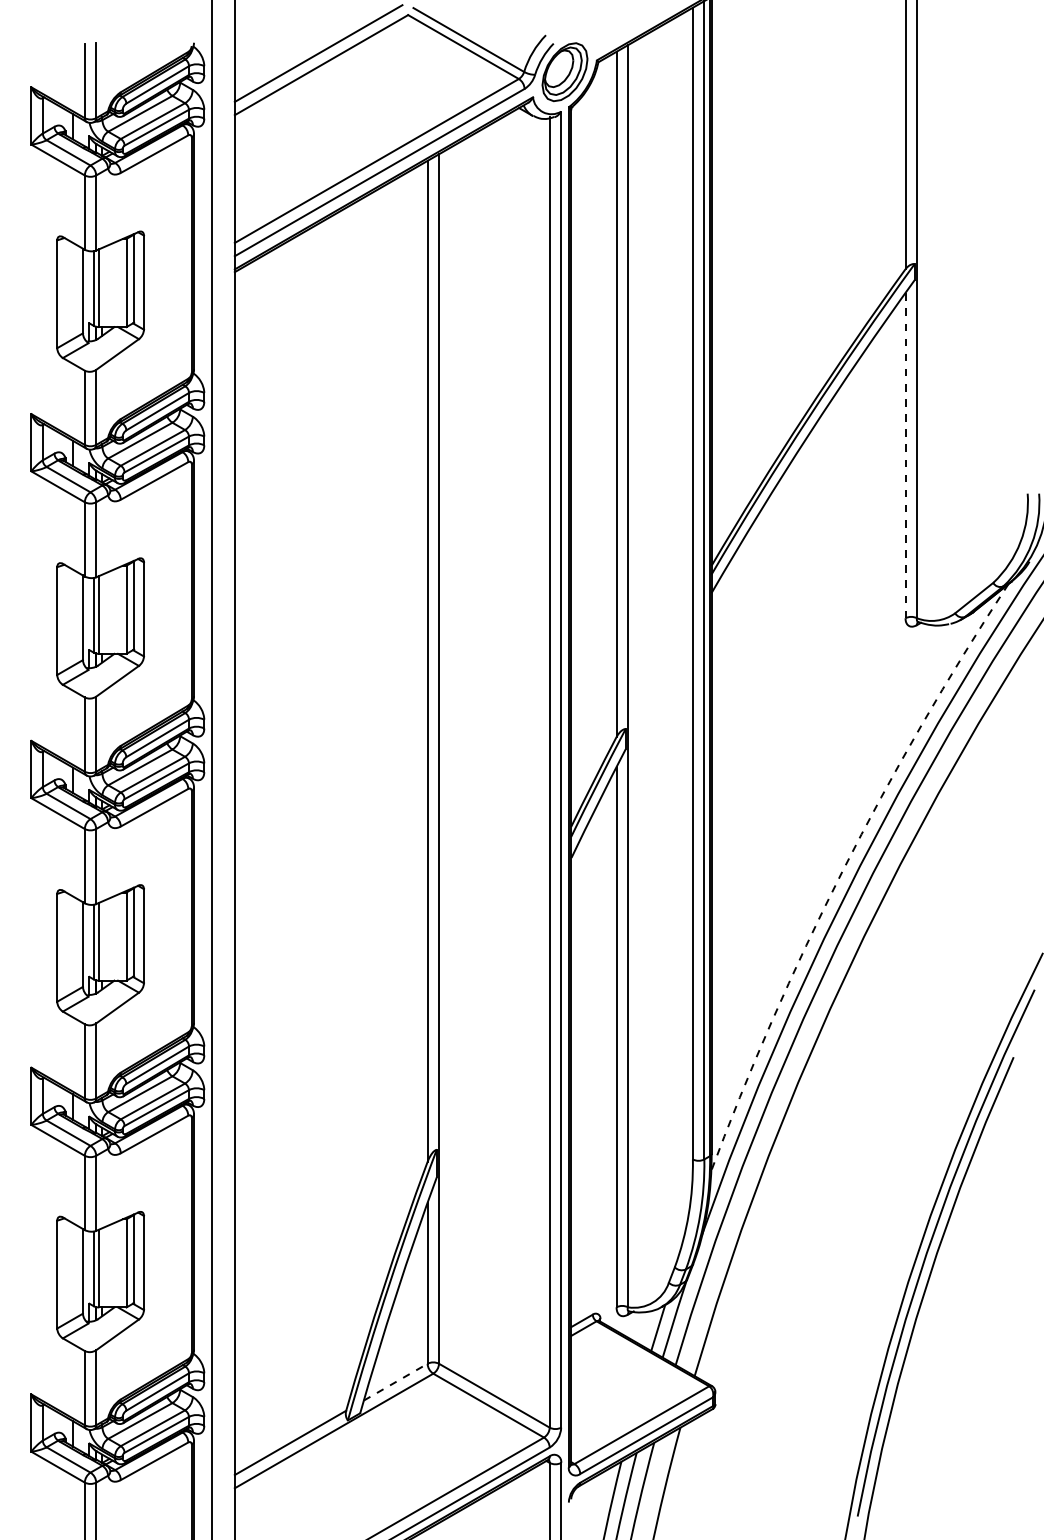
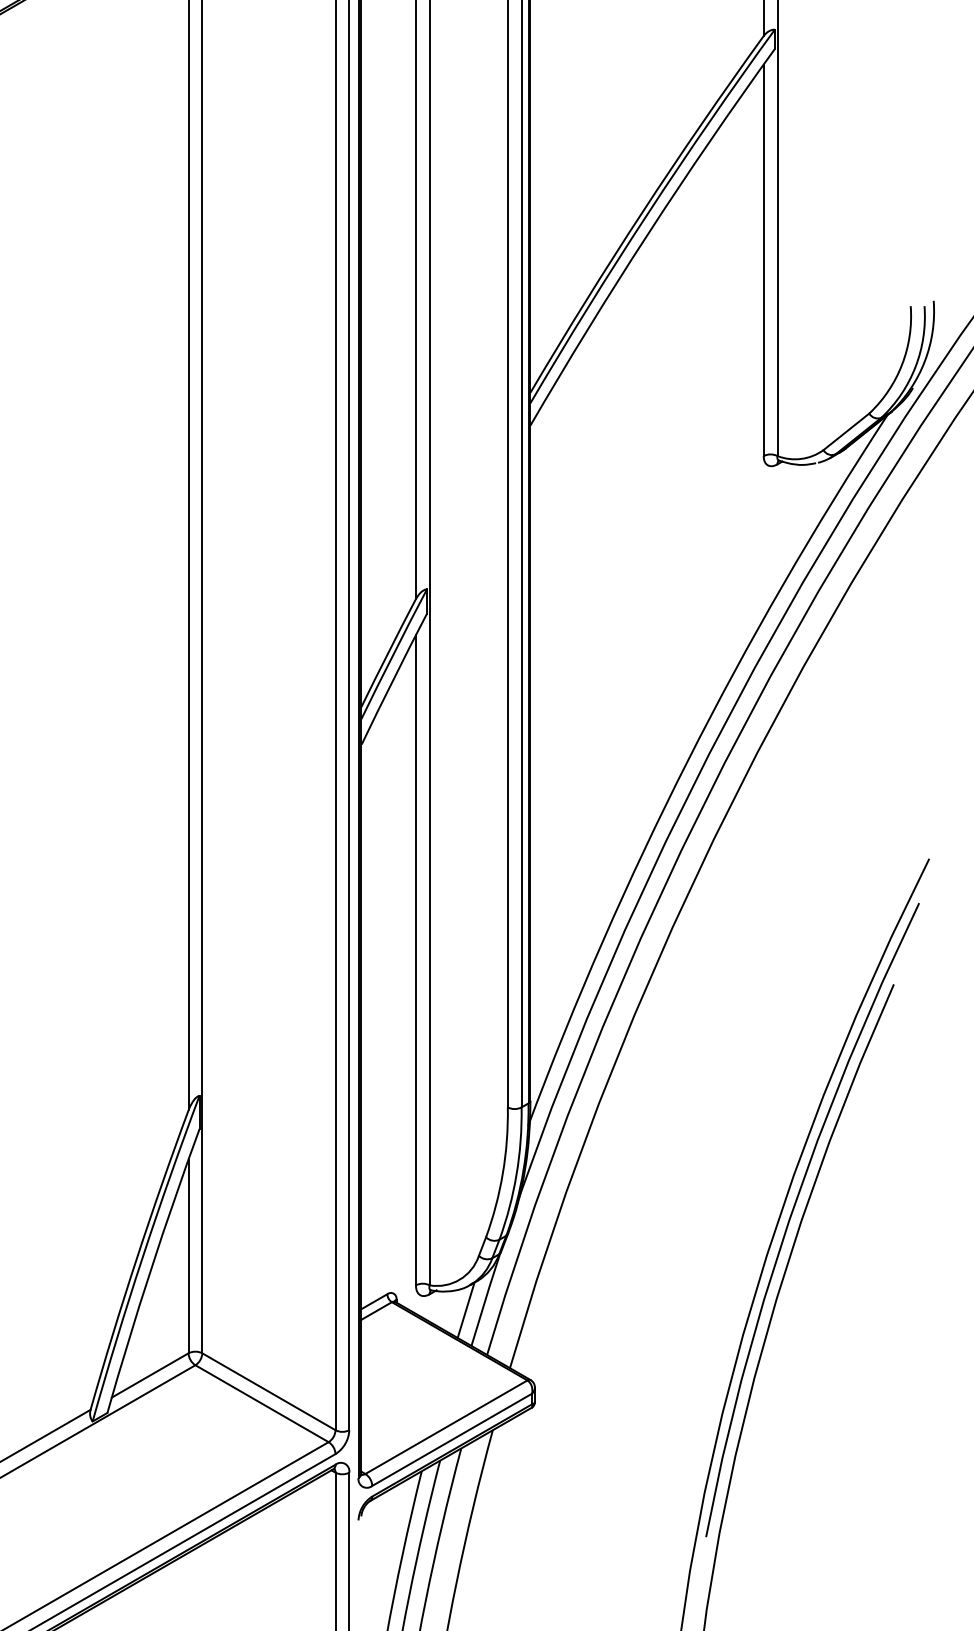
line: (905, 455) -> (763, 260), dashed -> solid
arc: (842, 871) -> (687, 760), dashed -> solid
line: (395, 1382) -> (149, 1375), dashed -> solid

